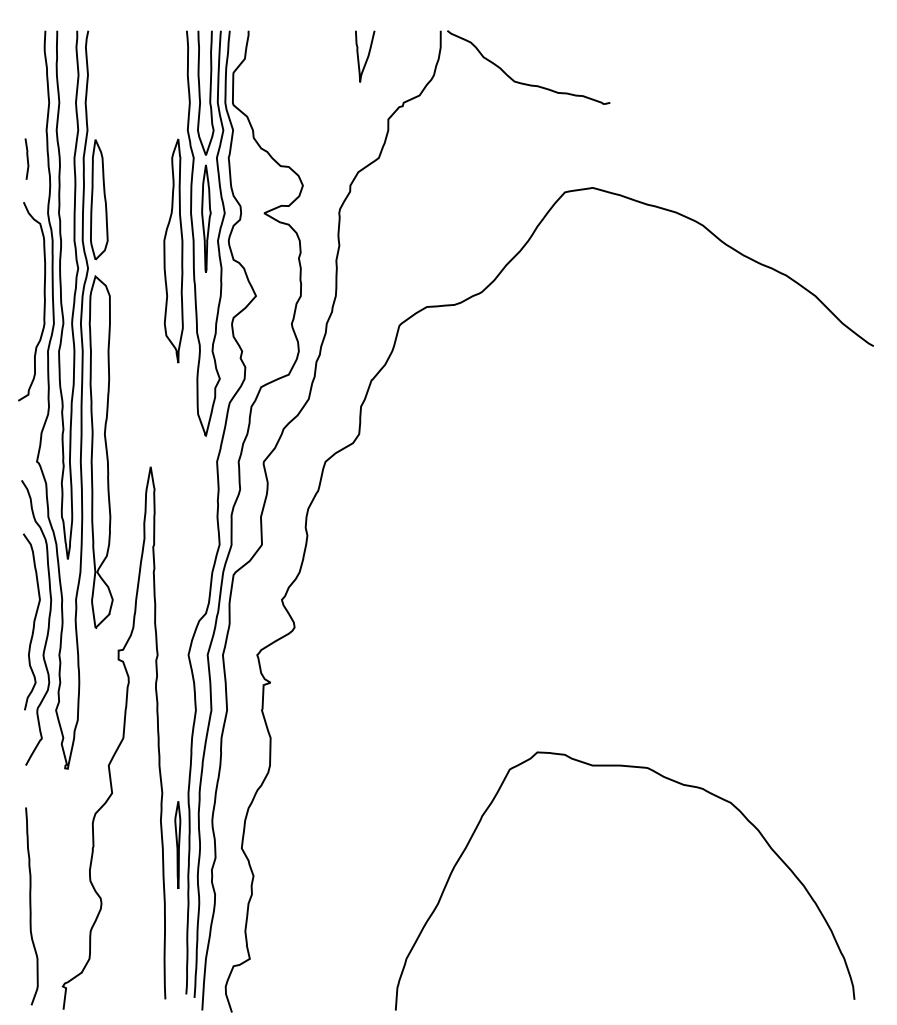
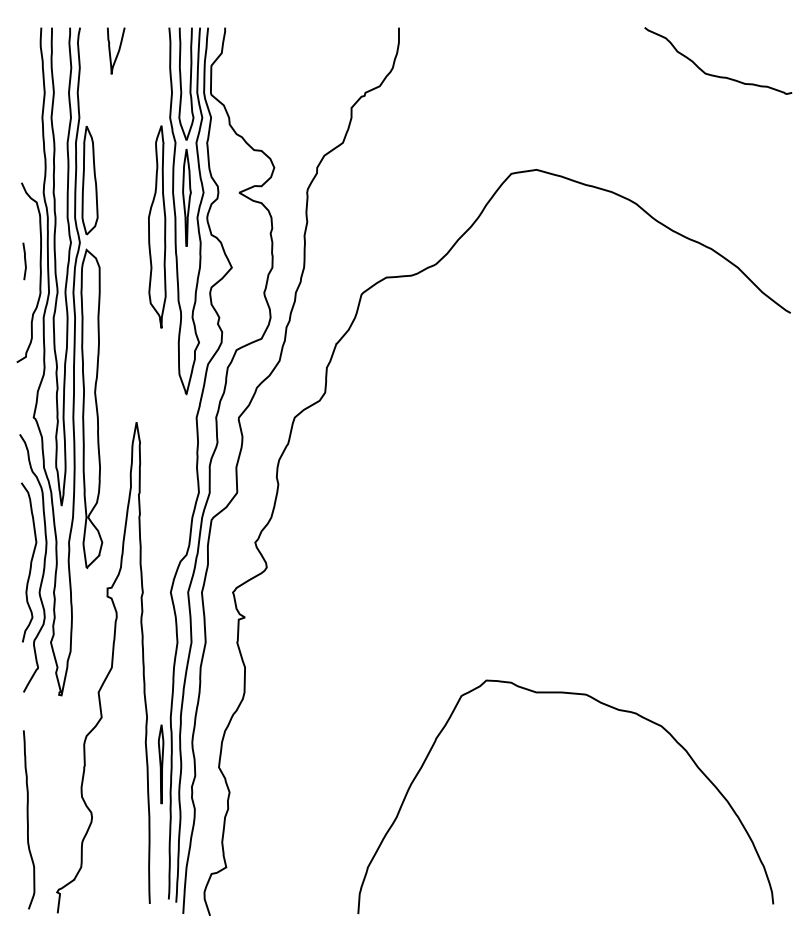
curve: (367, 56) -> (118, 50), moved
curve: (527, 83) -> (717, 75), moved
line: (26, 158) -> (24, 260), moved

